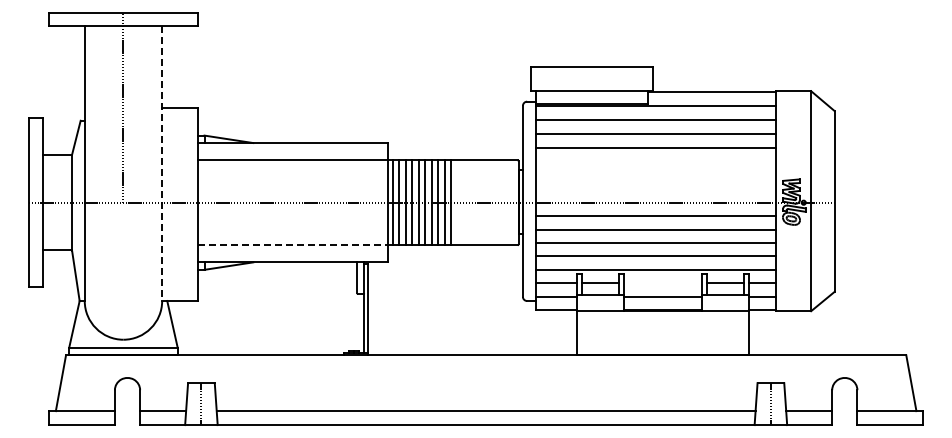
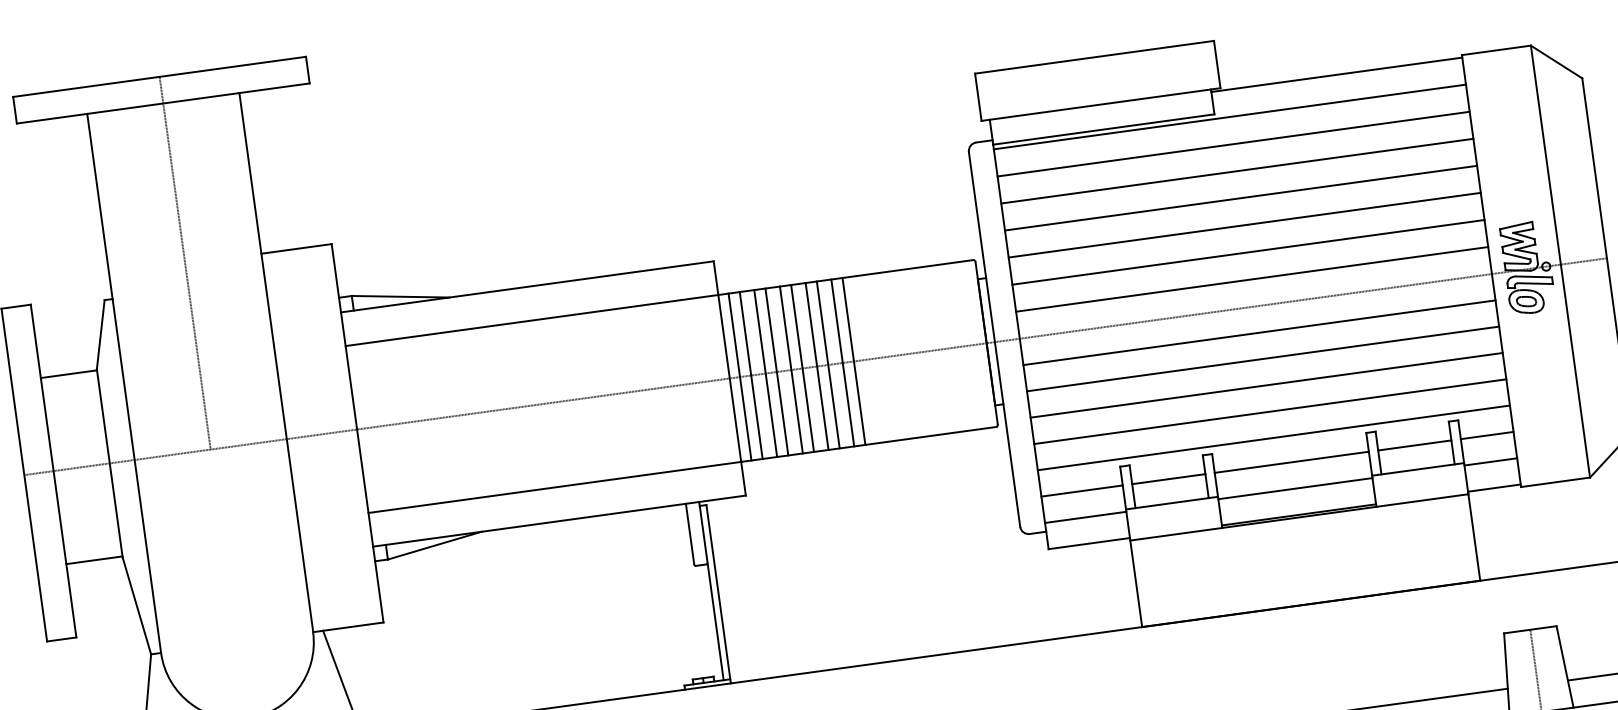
line: (655, 161) -> (1244, 225), added
line: (162, 164) -> (277, 364), dashed -> solid
line: (655, 175) -> (1247, 253), added
line: (655, 188) -> (1251, 278), added
line: (292, 245) -> (554, 488), dashed -> solid
line: (662, 283) -> (1290, 463), added

